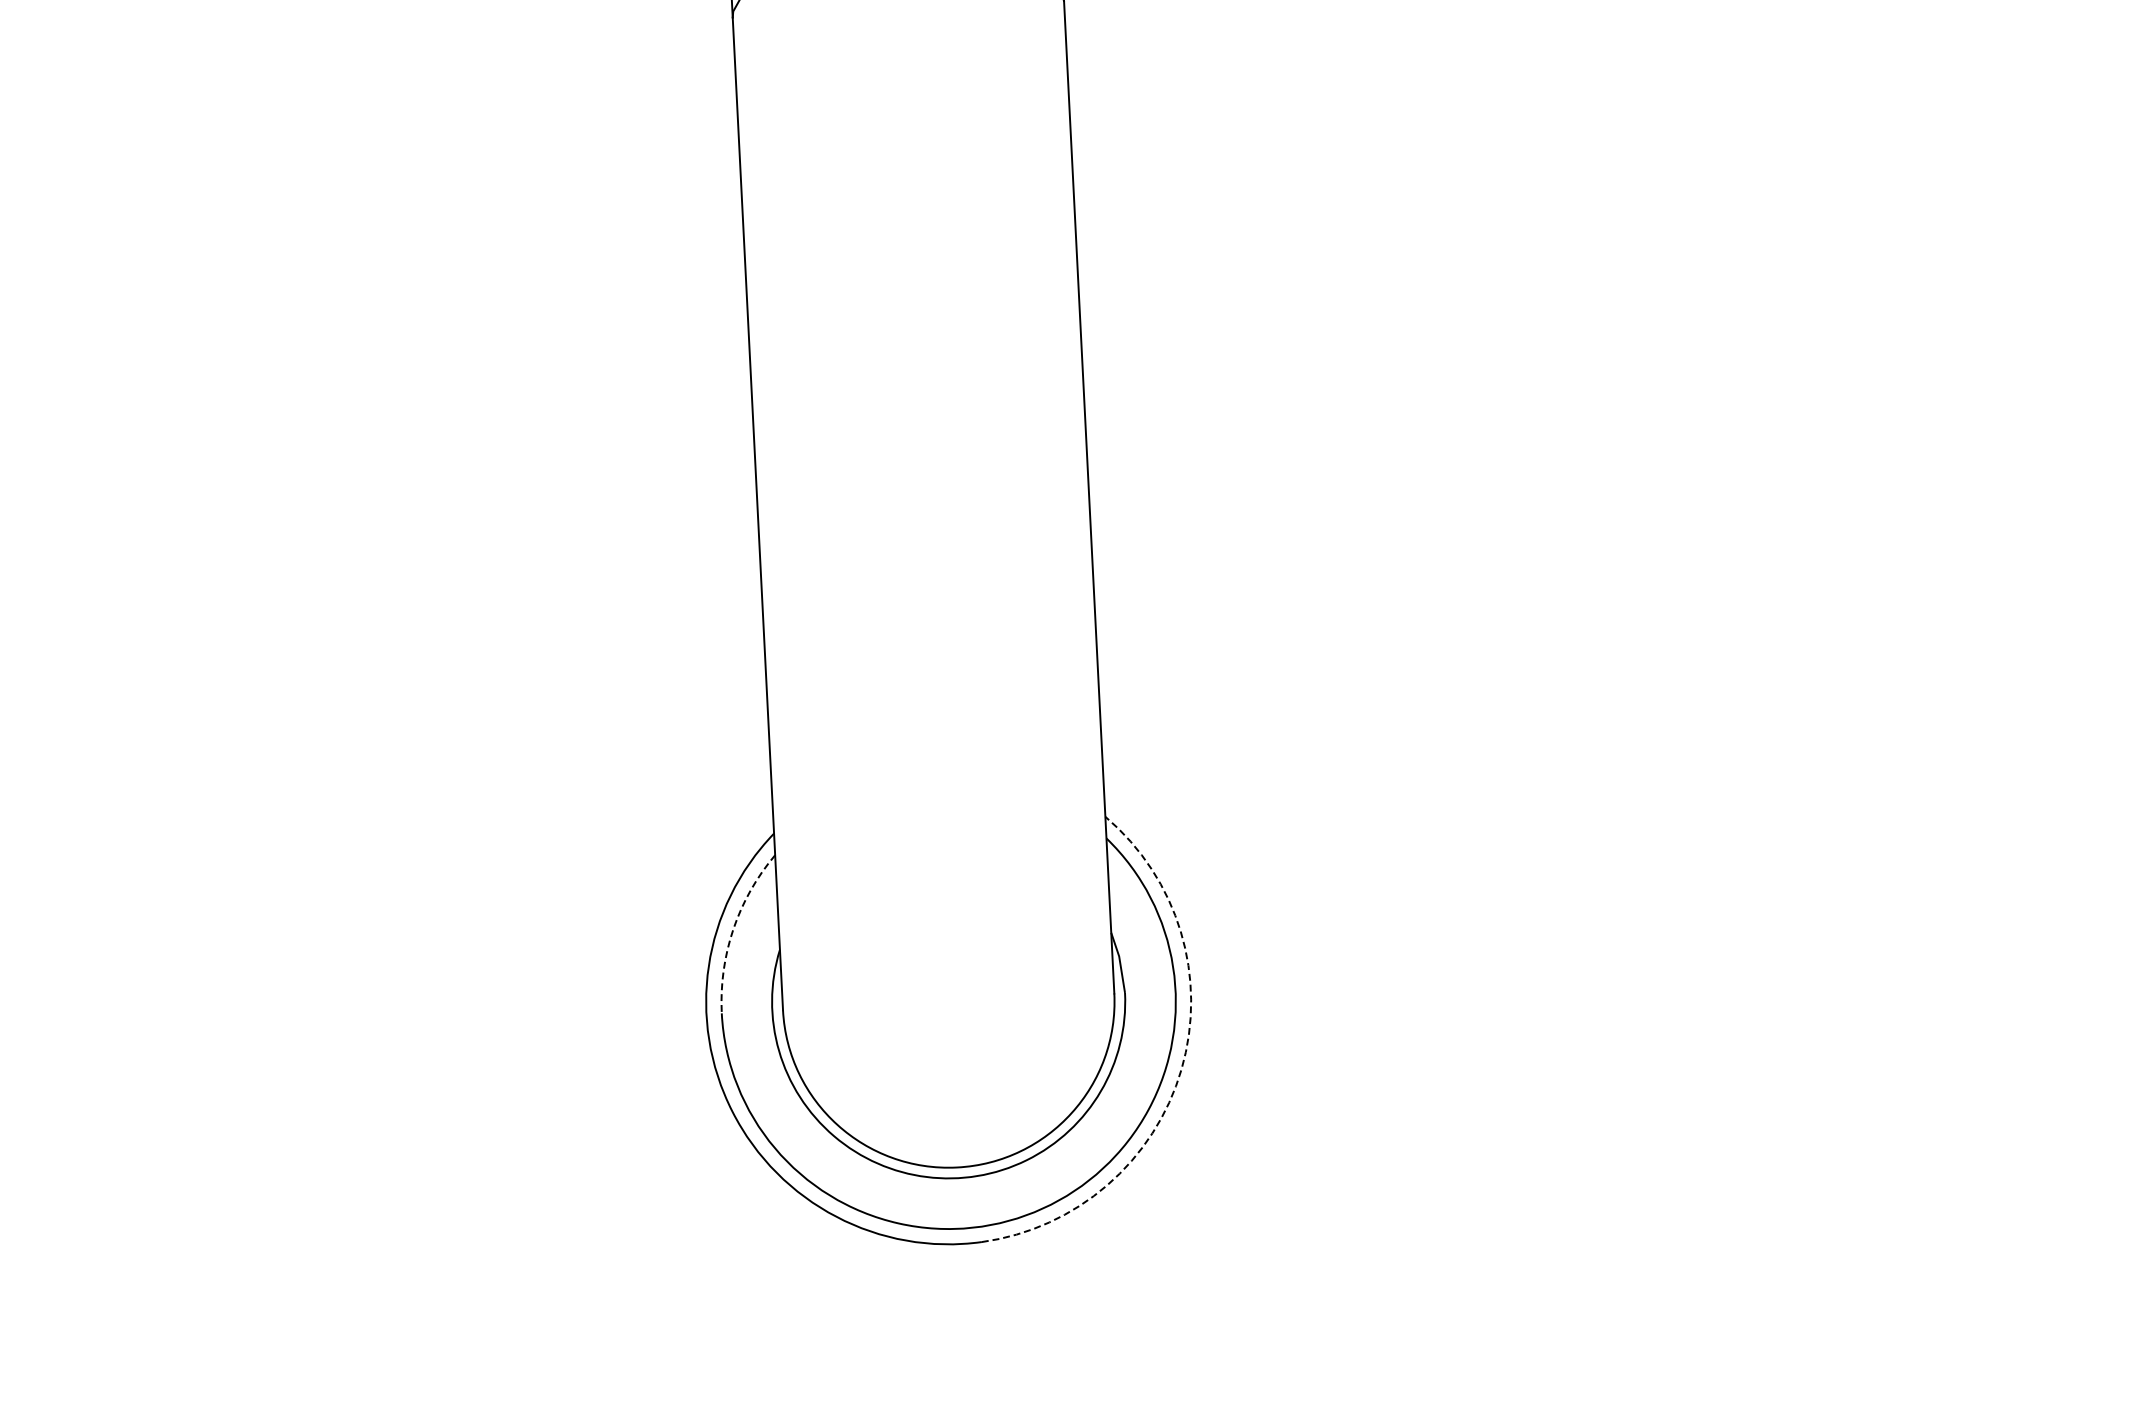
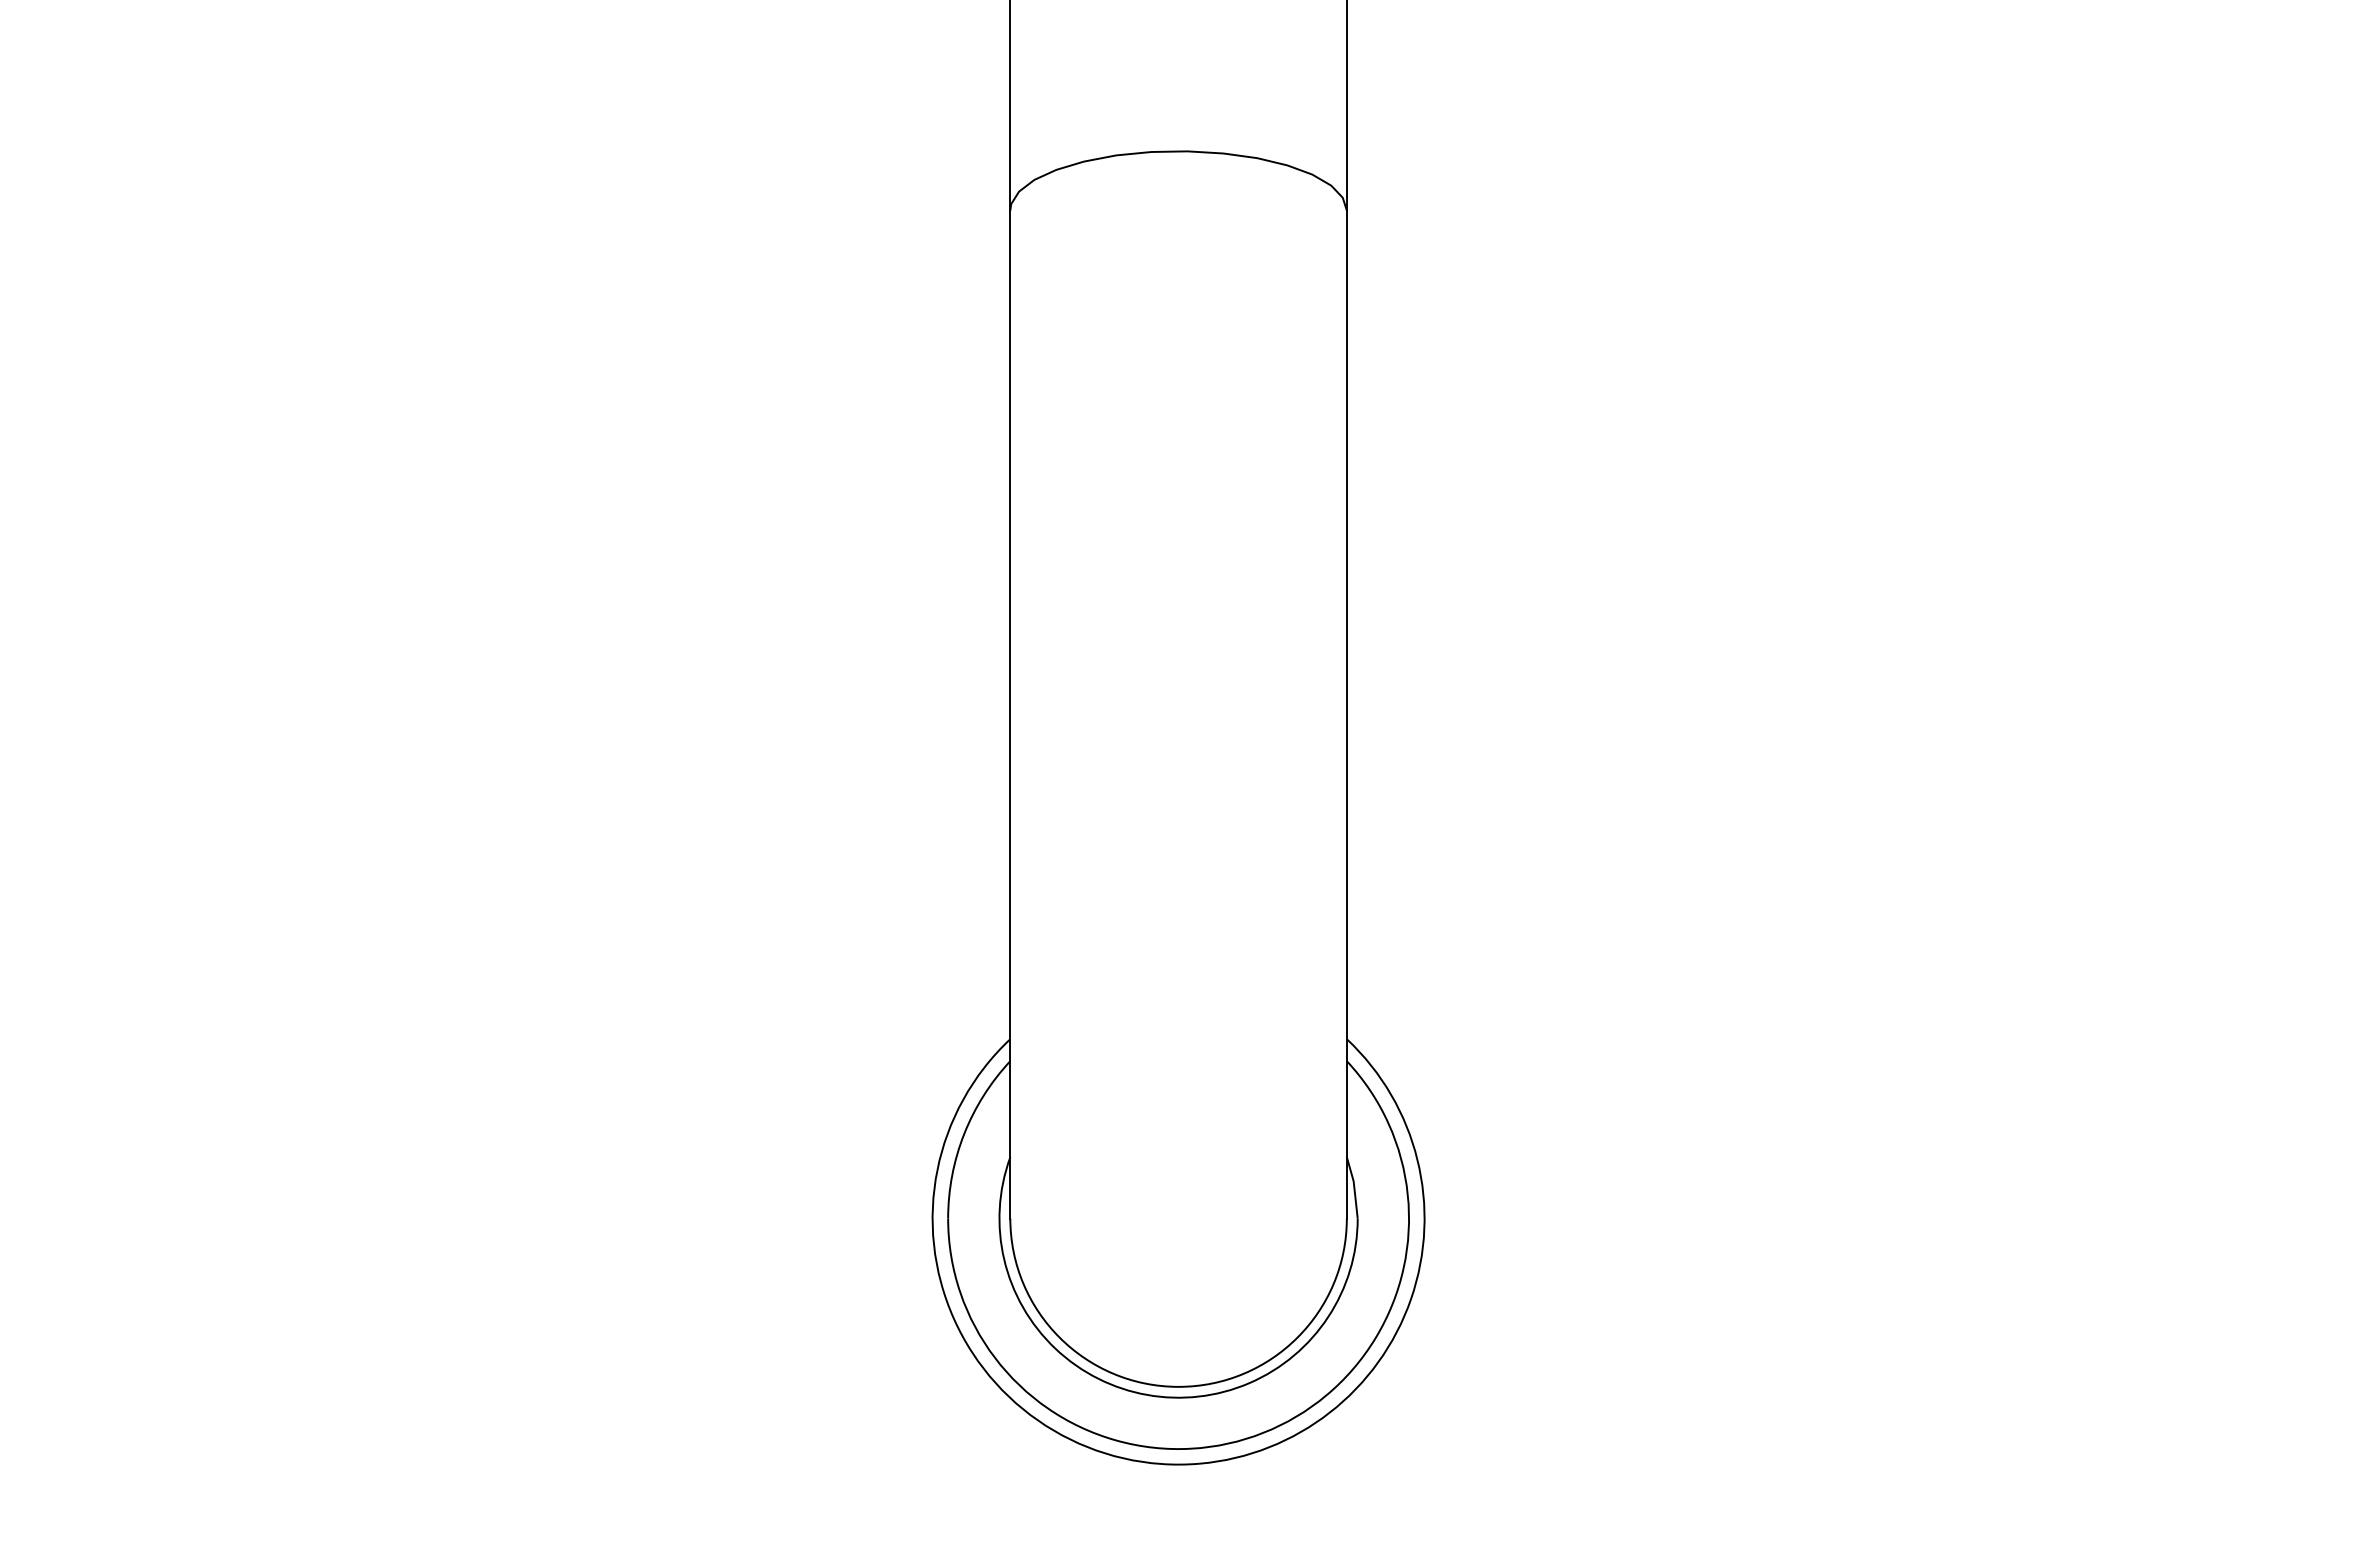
arc: (733, 928) -> (964, 1133), dashed -> solid
arc: (1182, 1069) -> (1411, 1299), dashed -> solid

